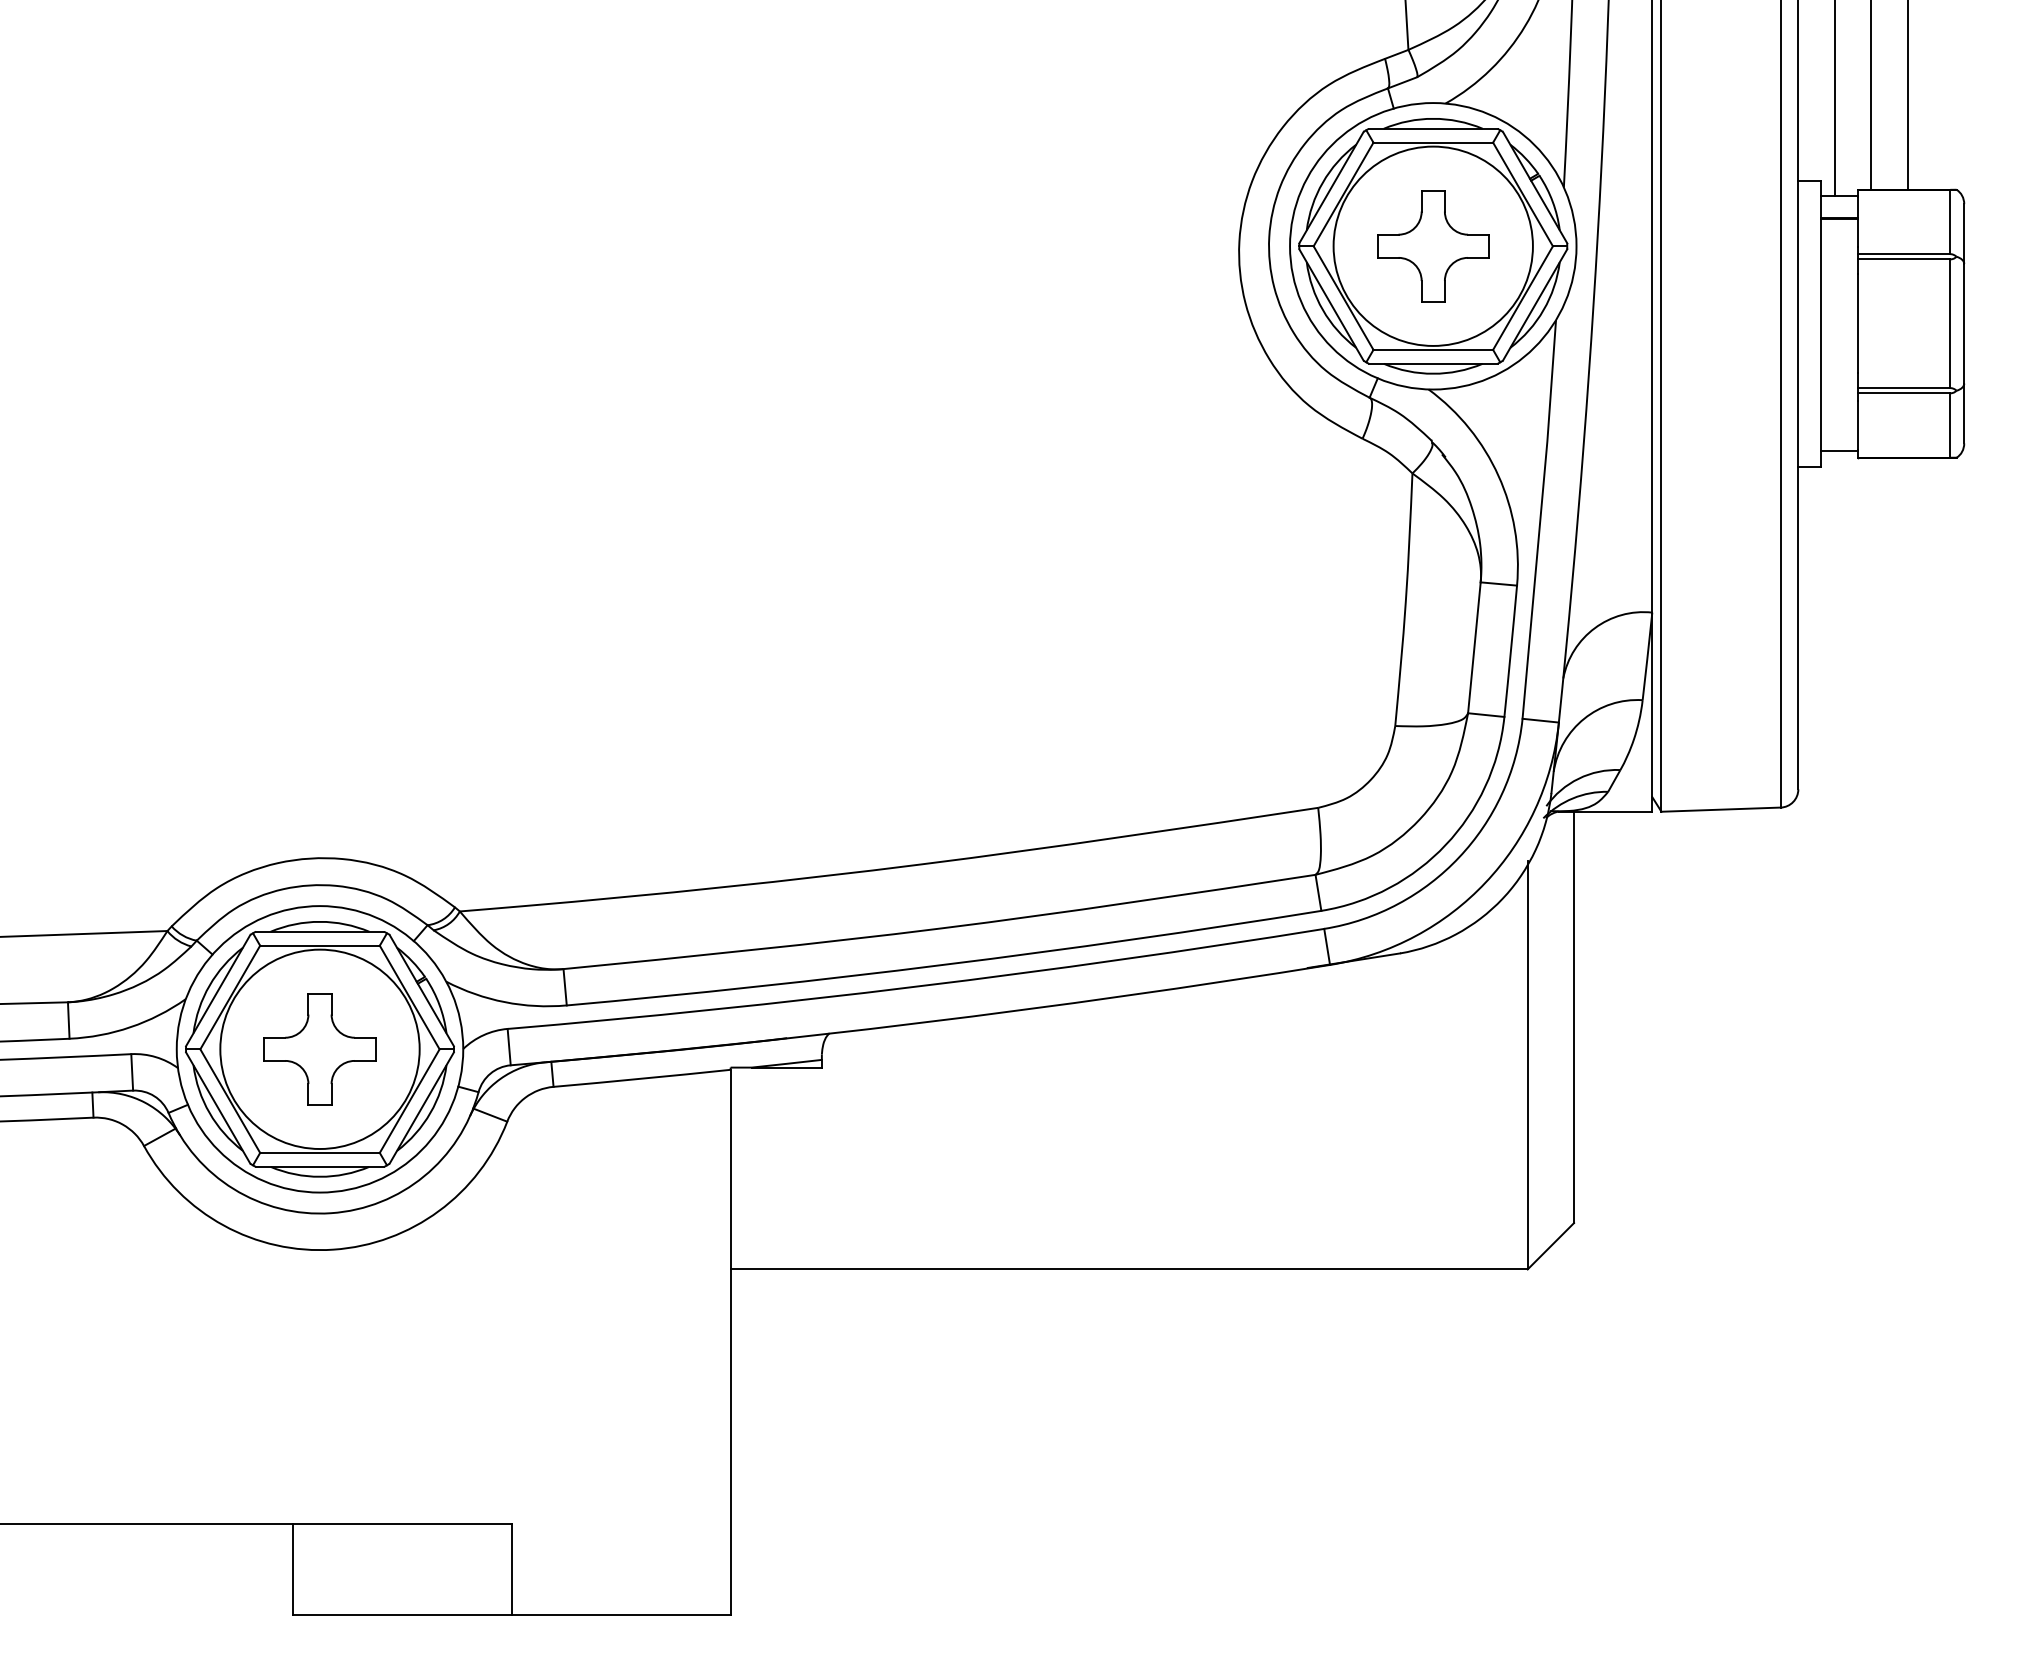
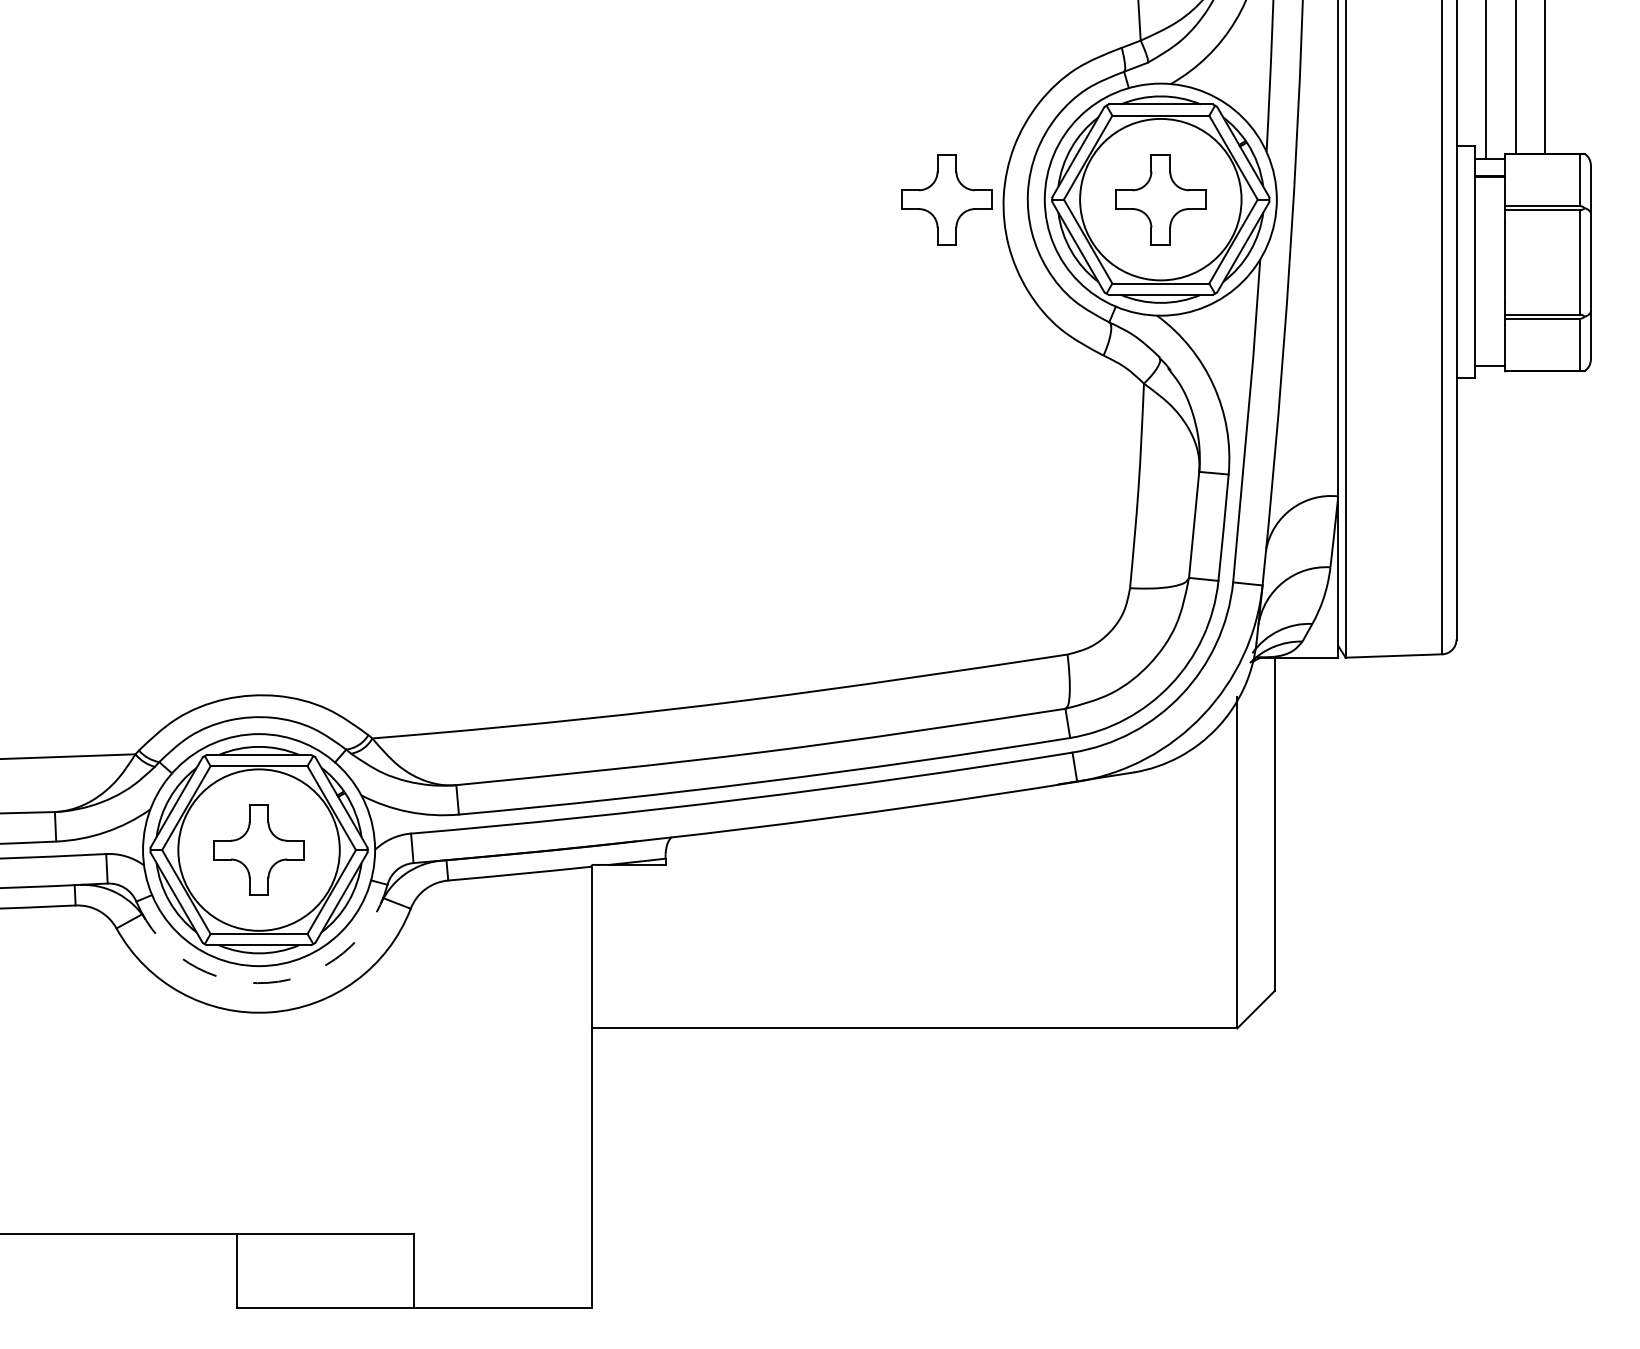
part: (1169, 246) -> (947, 199), added
arc: (330, 1213) -> (267, 983), solid -> dashed

